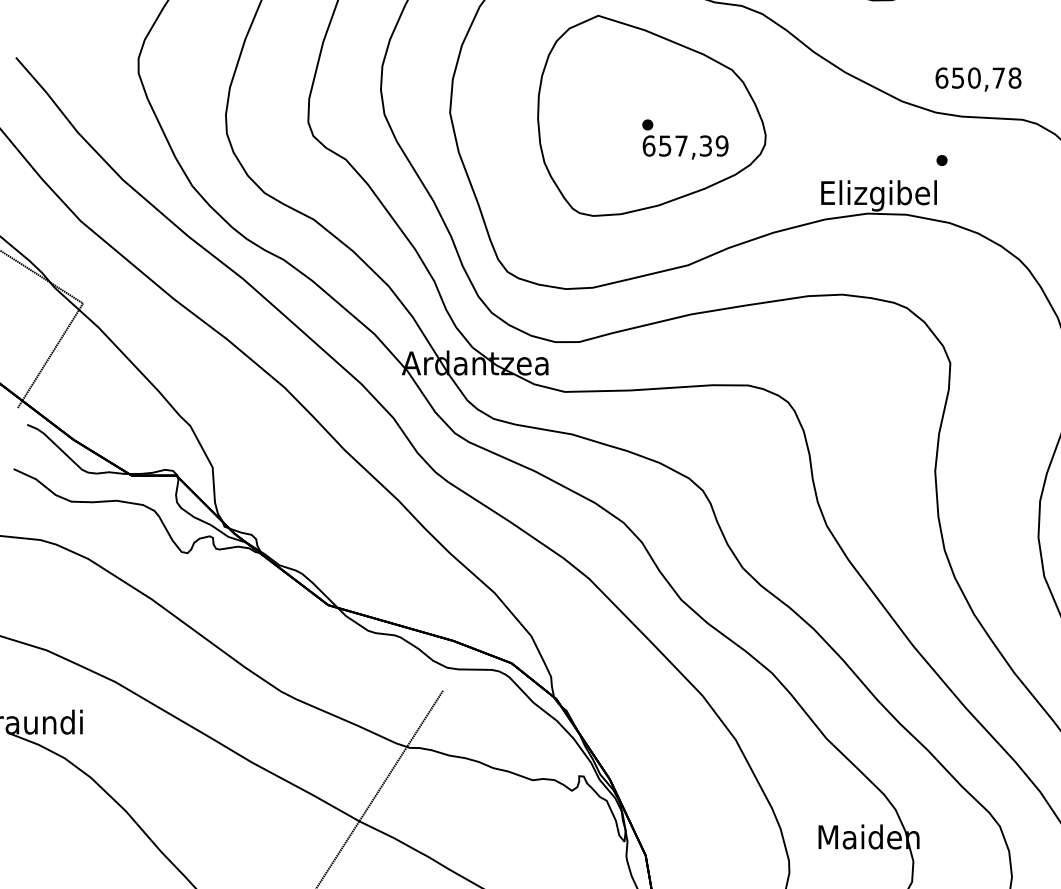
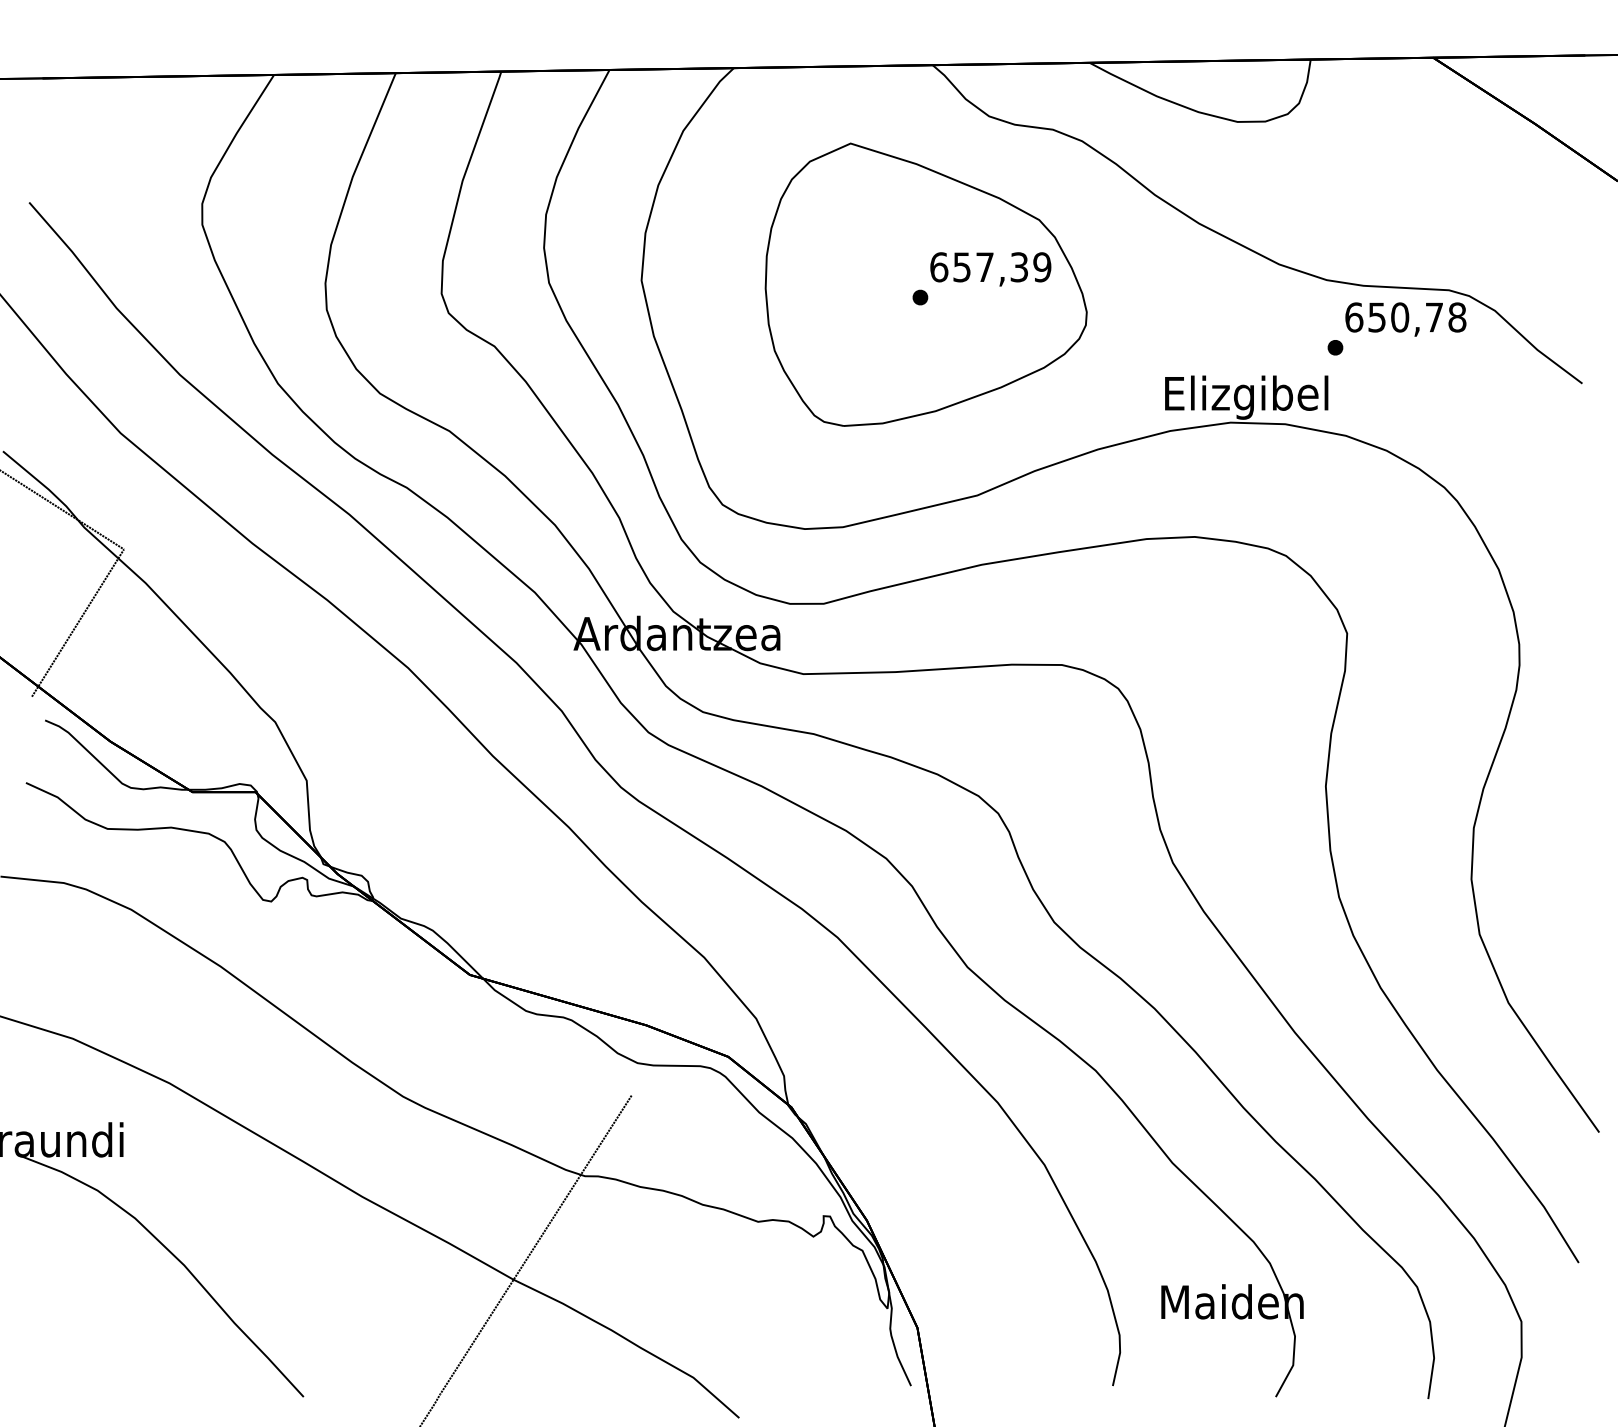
text: (978, 79) -> (1405, 319), moved
text: (685, 147) -> (990, 269), moved

